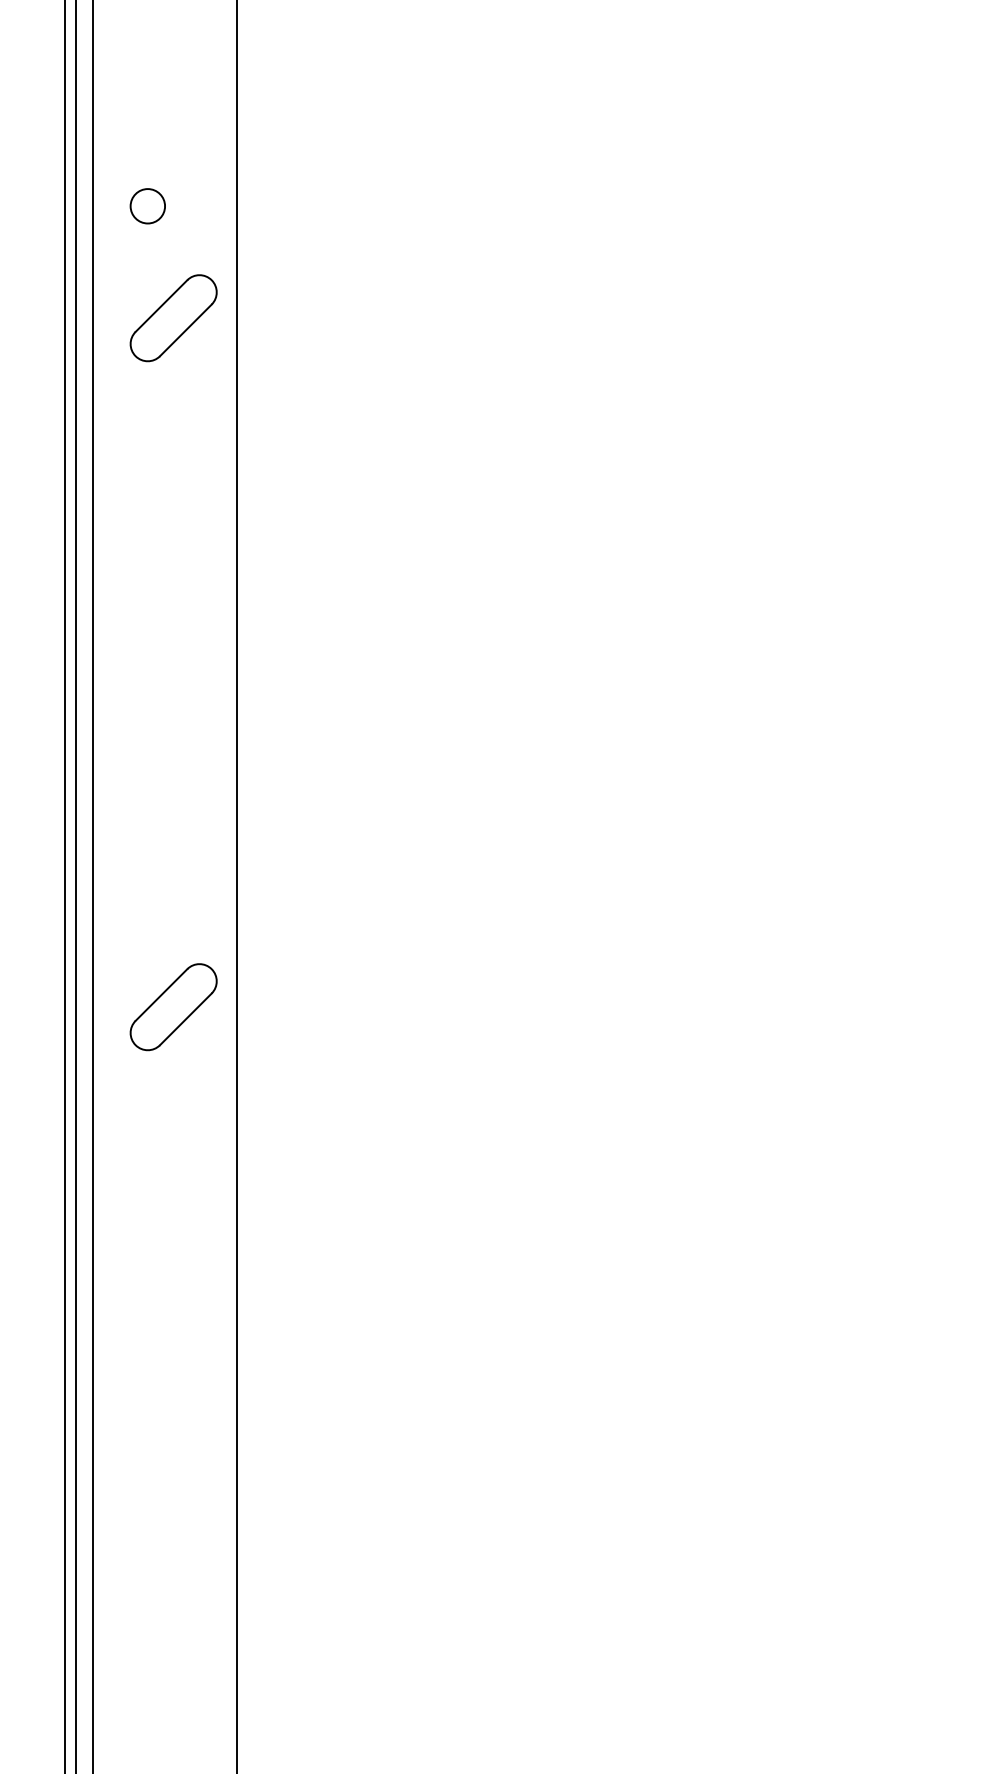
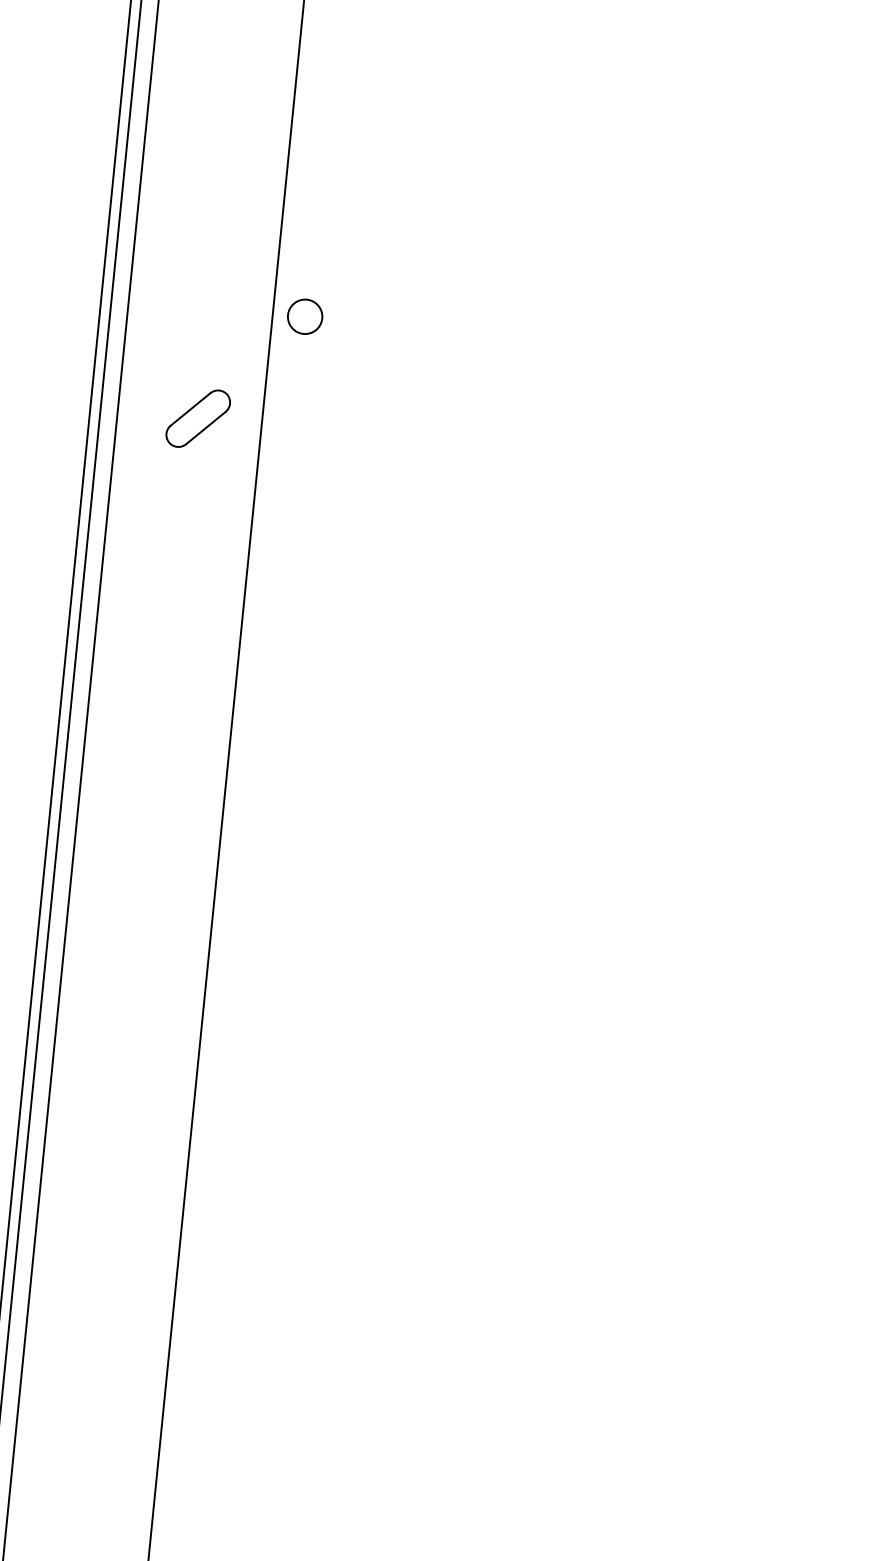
circle: (147, 206) -> (304, 316), moved
part: (173, 318) -> (198, 418), size x0.7
part: (173, 1007) -> (129, 1104), removed

